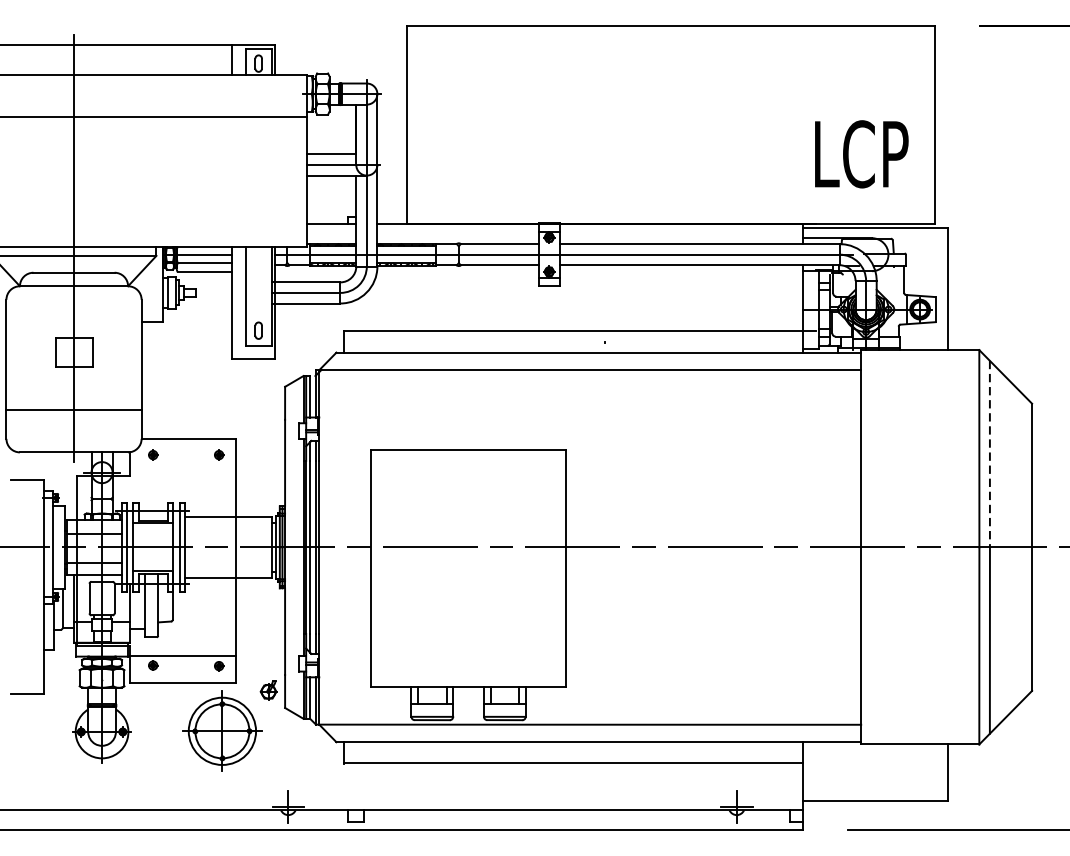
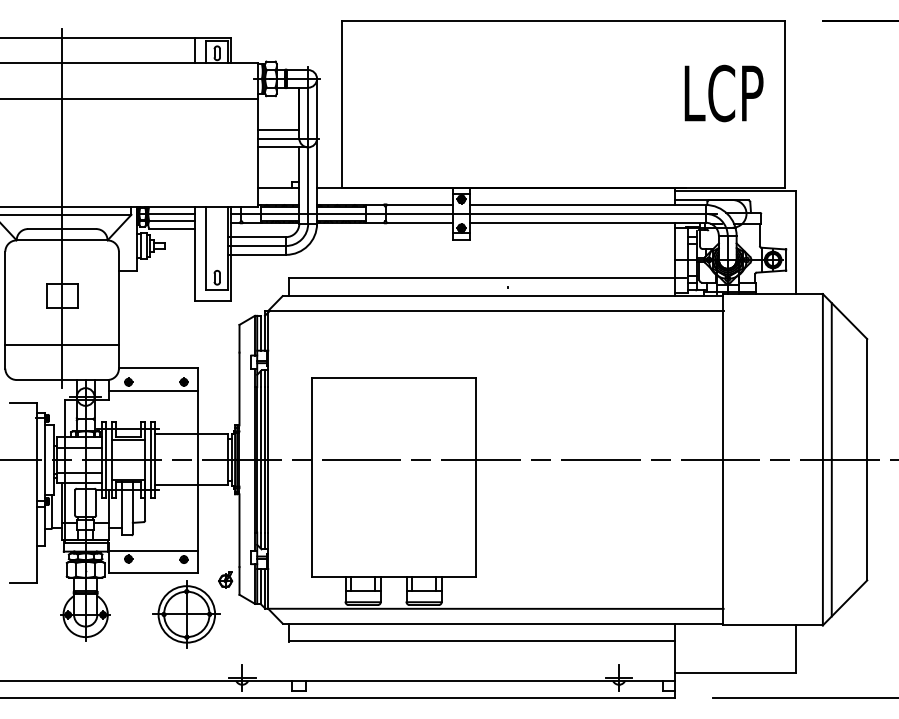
text: (861, 154) -> (723, 93), moved
line: (989, 454) -> (831, 381), dashed -> solid
line: (182, 464) -> (153, 390), added

